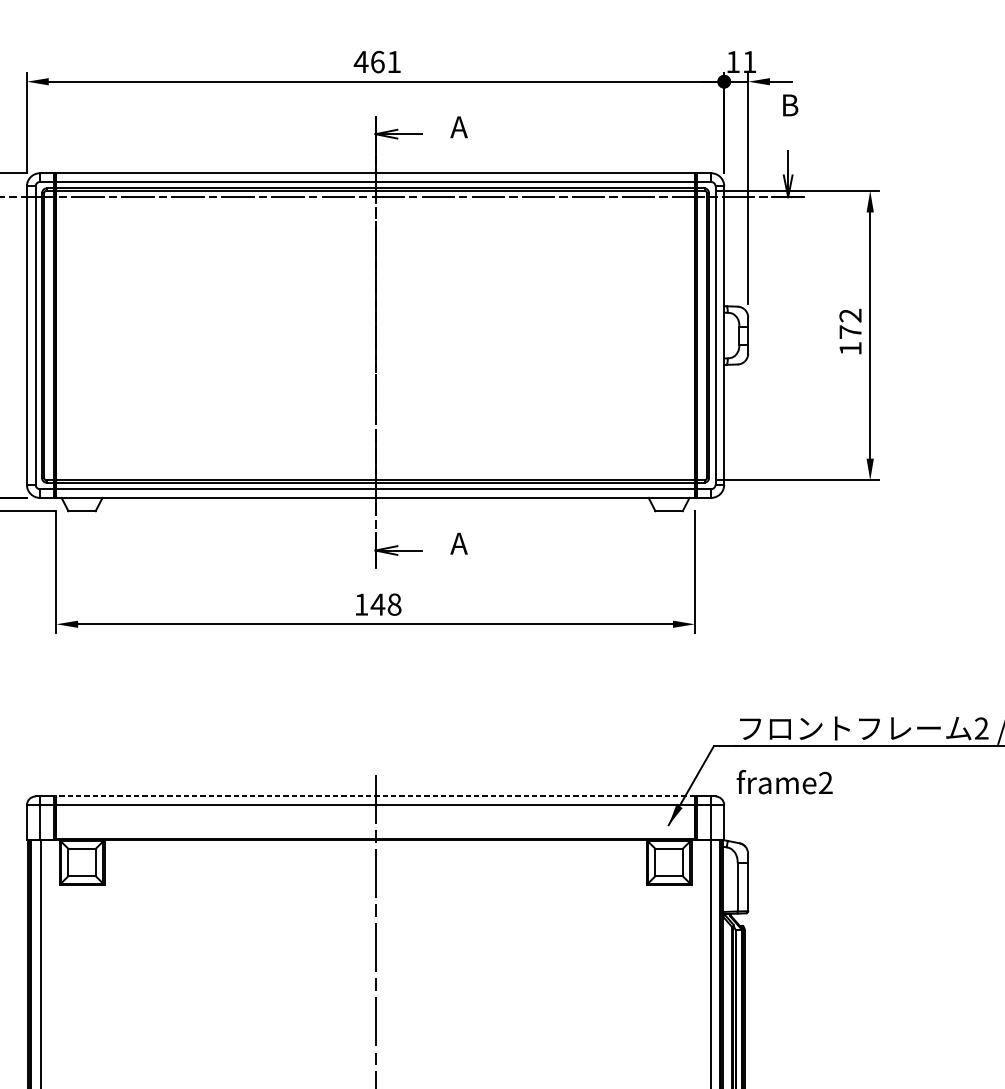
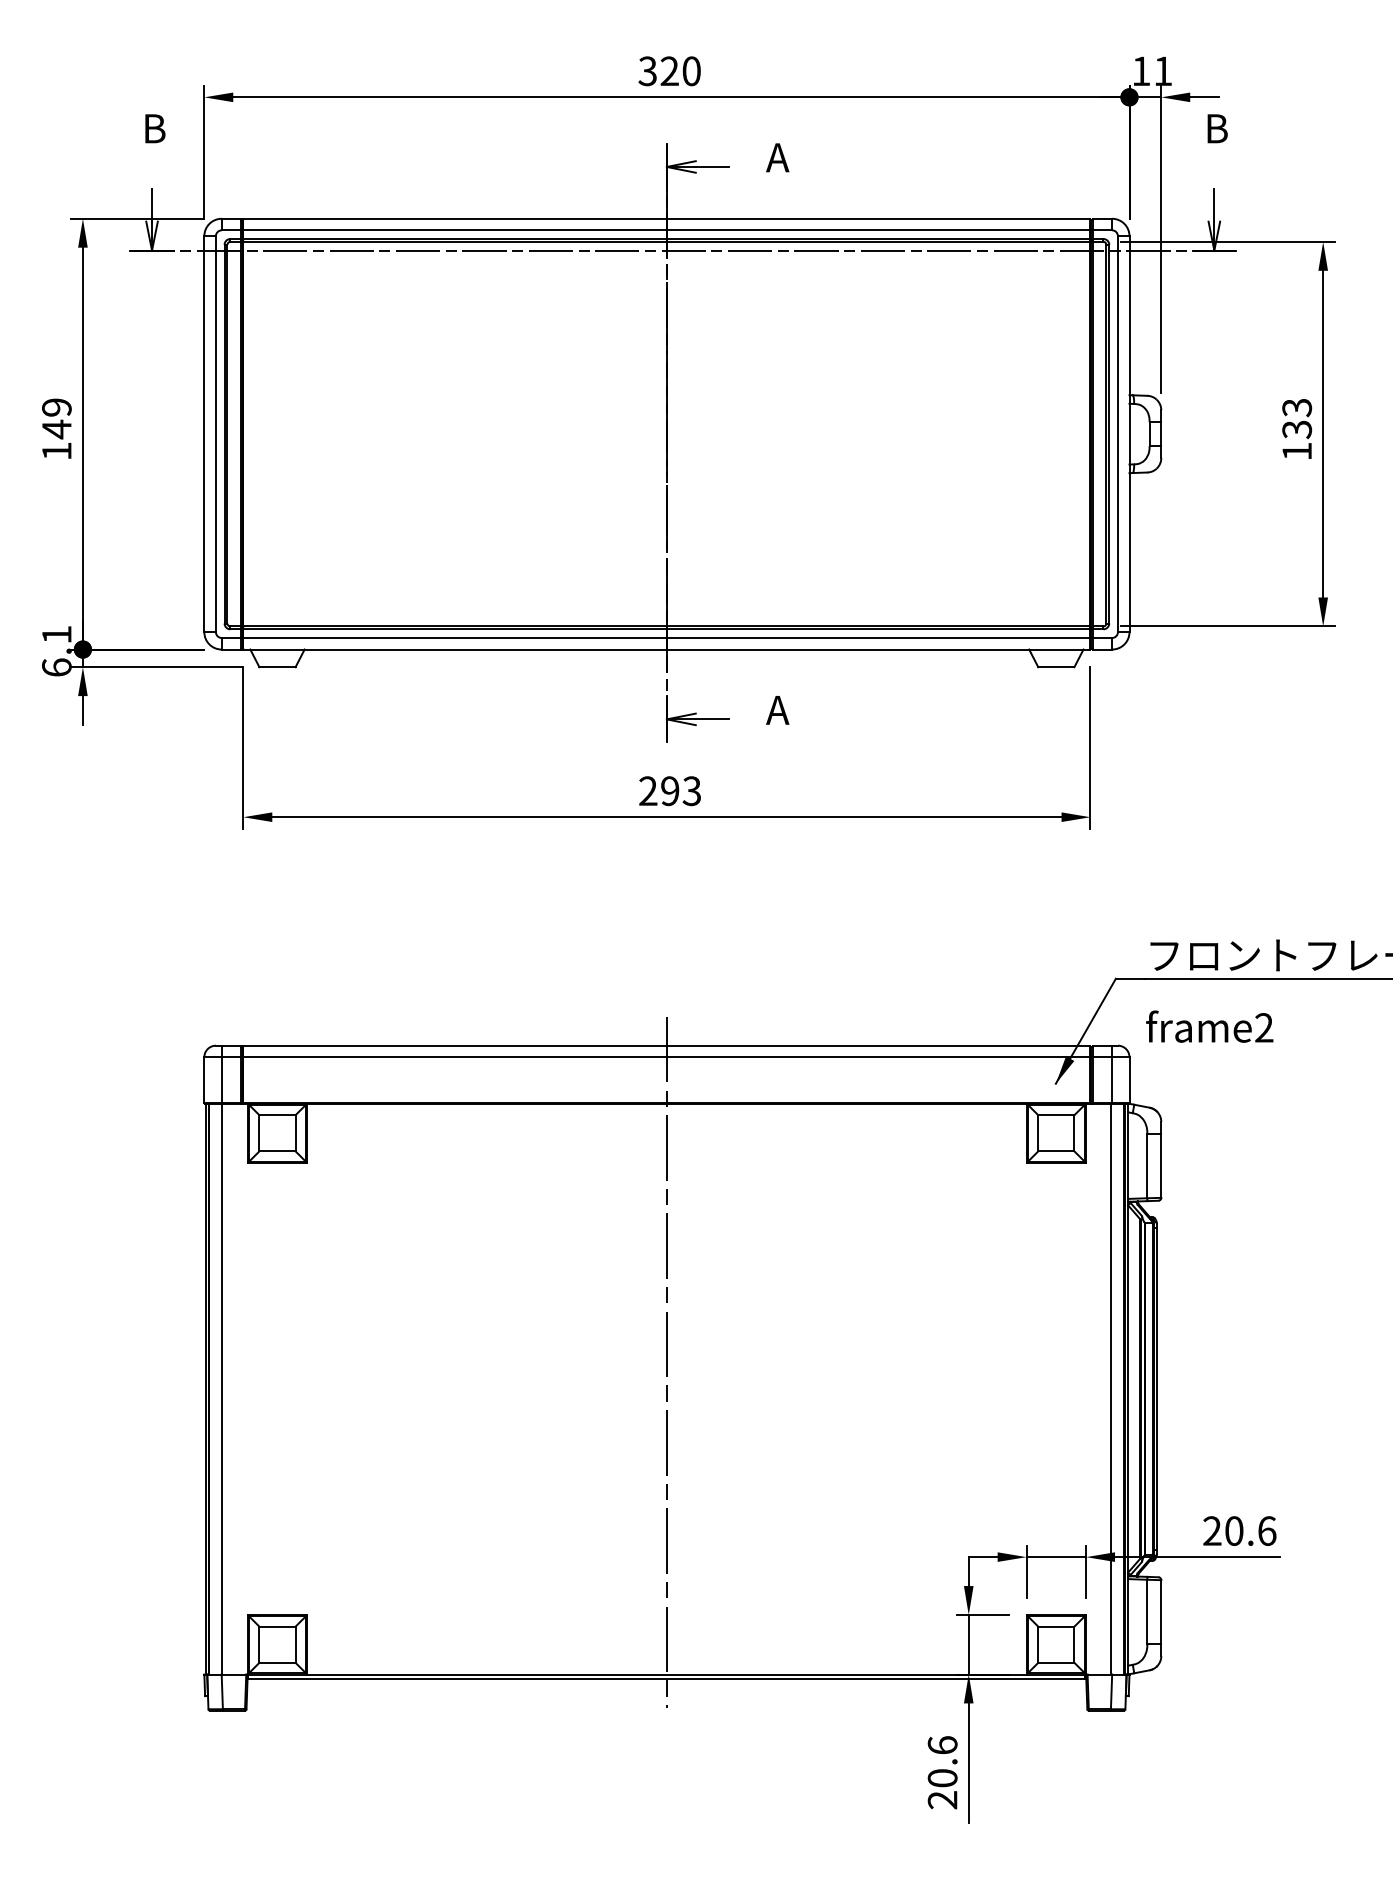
text: (376, 62) -> (668, 71), 461 -> 320
text: (850, 323) -> (1297, 418), 172 -> 133
text: (378, 604) -> (670, 791), 148 -> 293
line: (375, 796) -> (666, 1045), dashed -> solid

